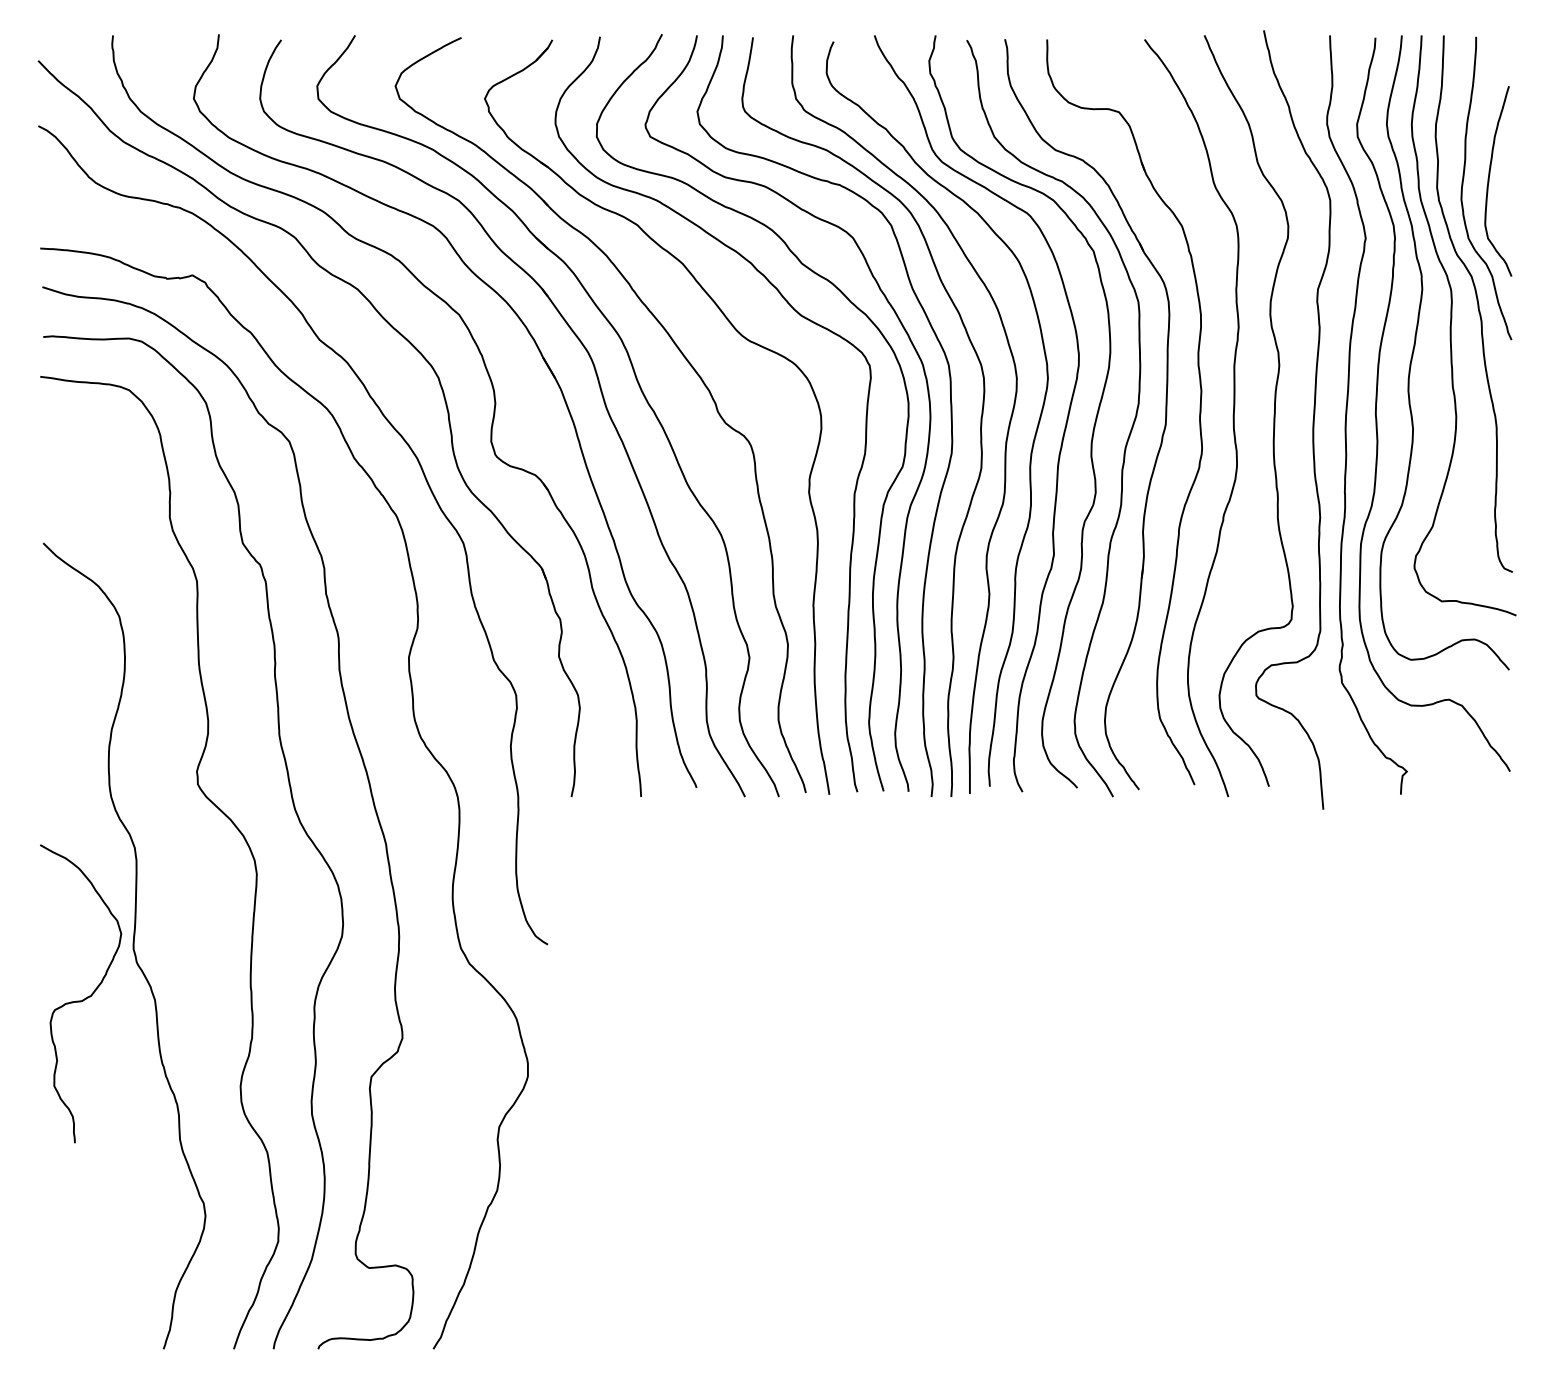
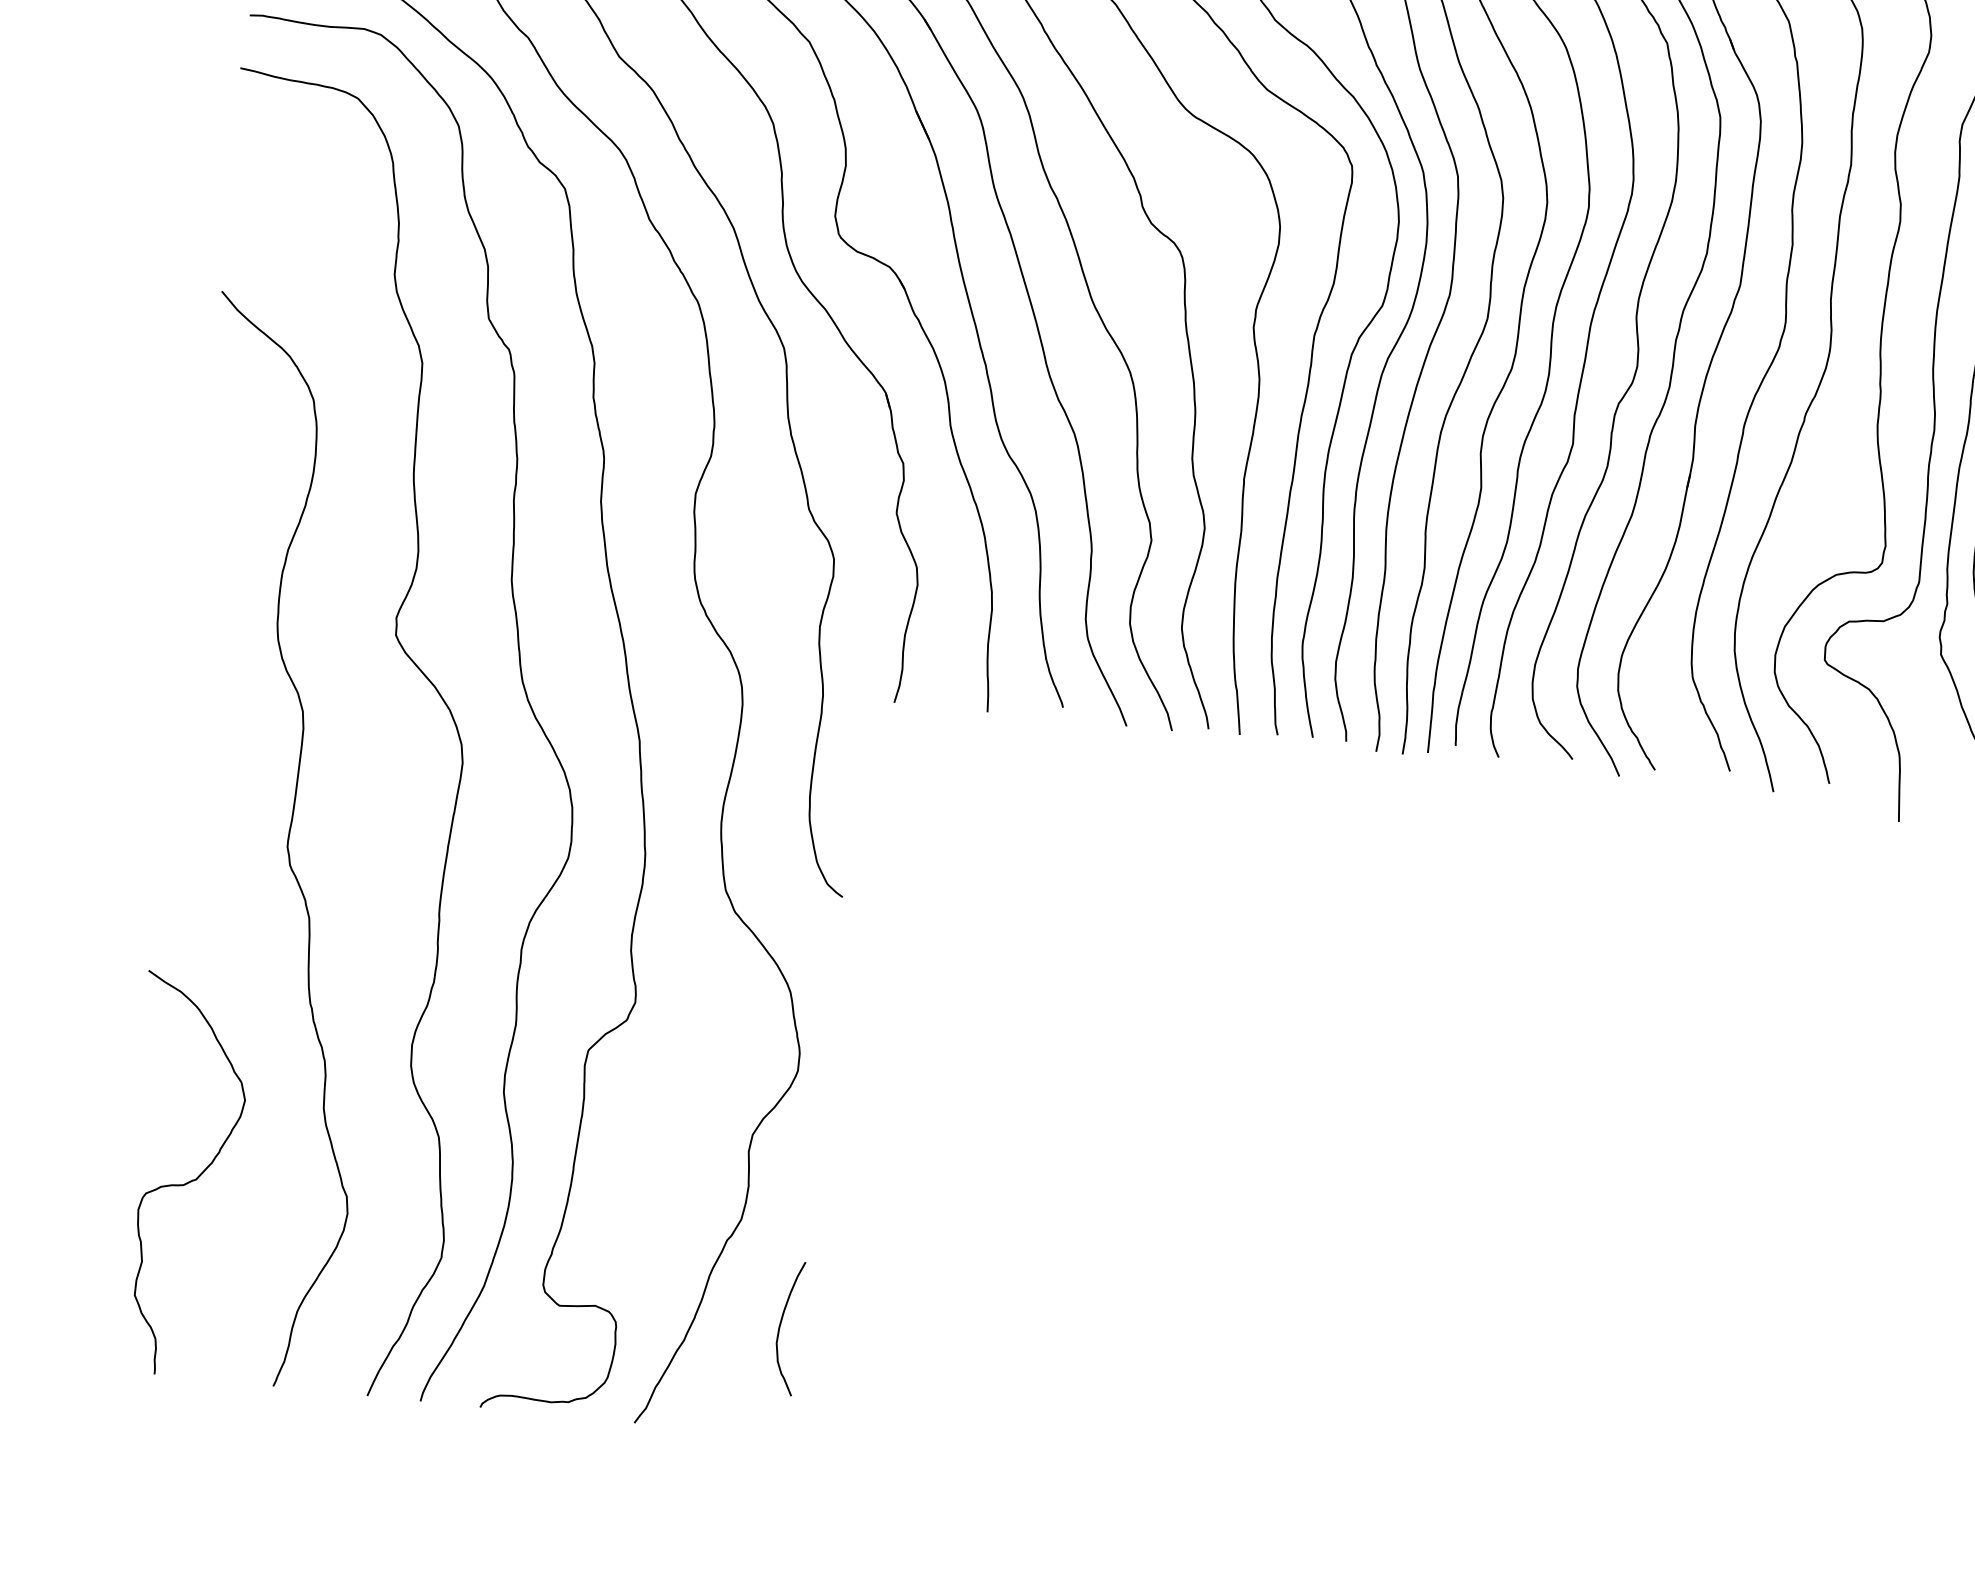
curve: (85, 997) -> (188, 1180), moved
curve: (534, 1267) -> (780, 1327), added

